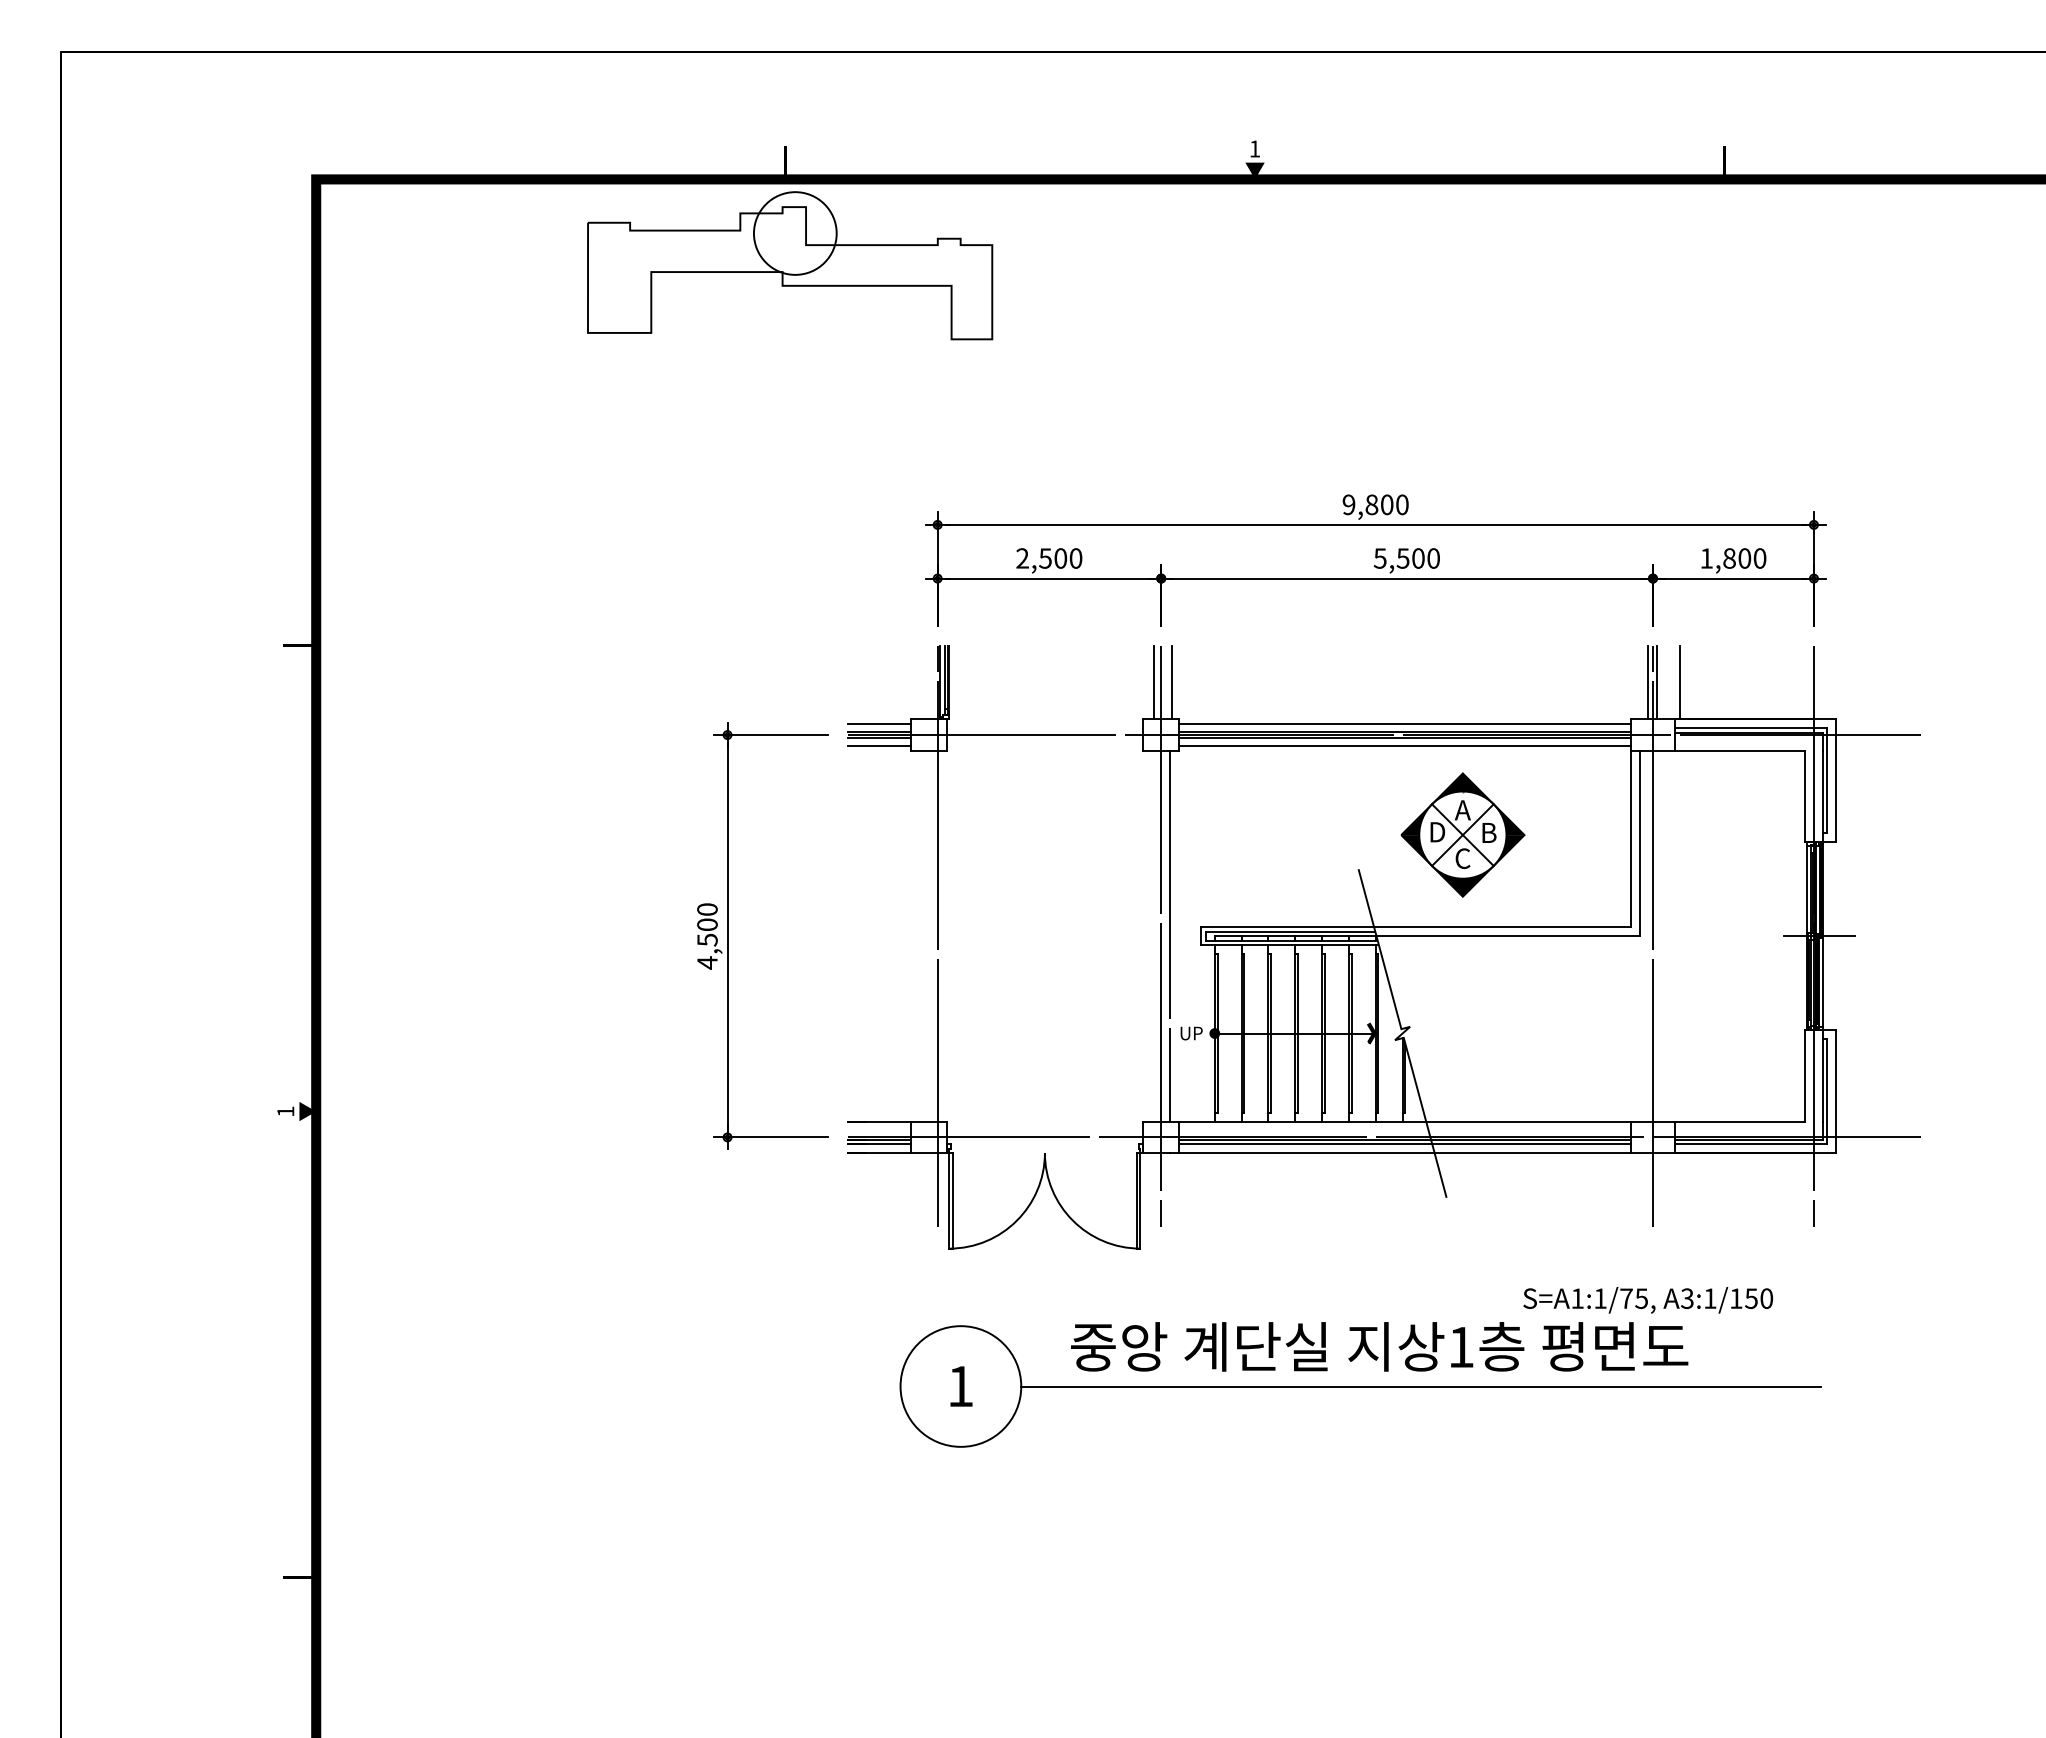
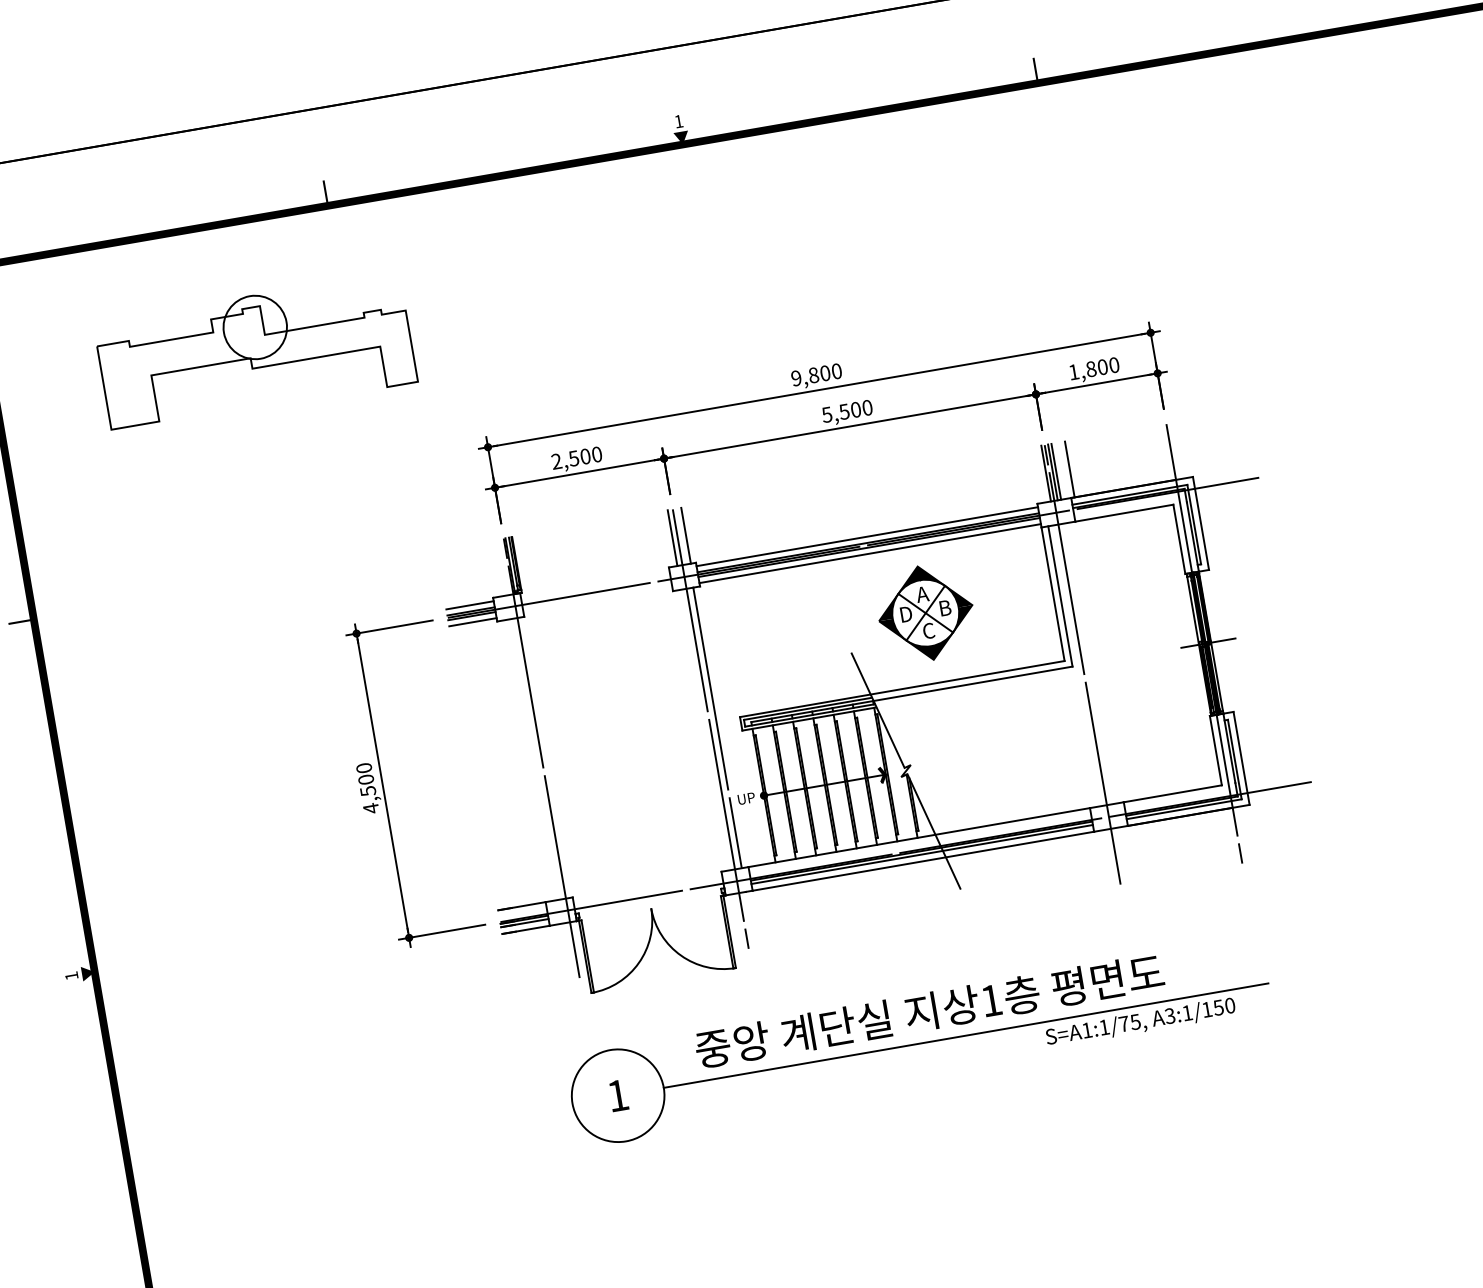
part: (790, 265) -> (255, 352), moved
line: (1661, 682) -> (1055, 471), added
text: (1648, 1300) -> (1140, 1022), moved

